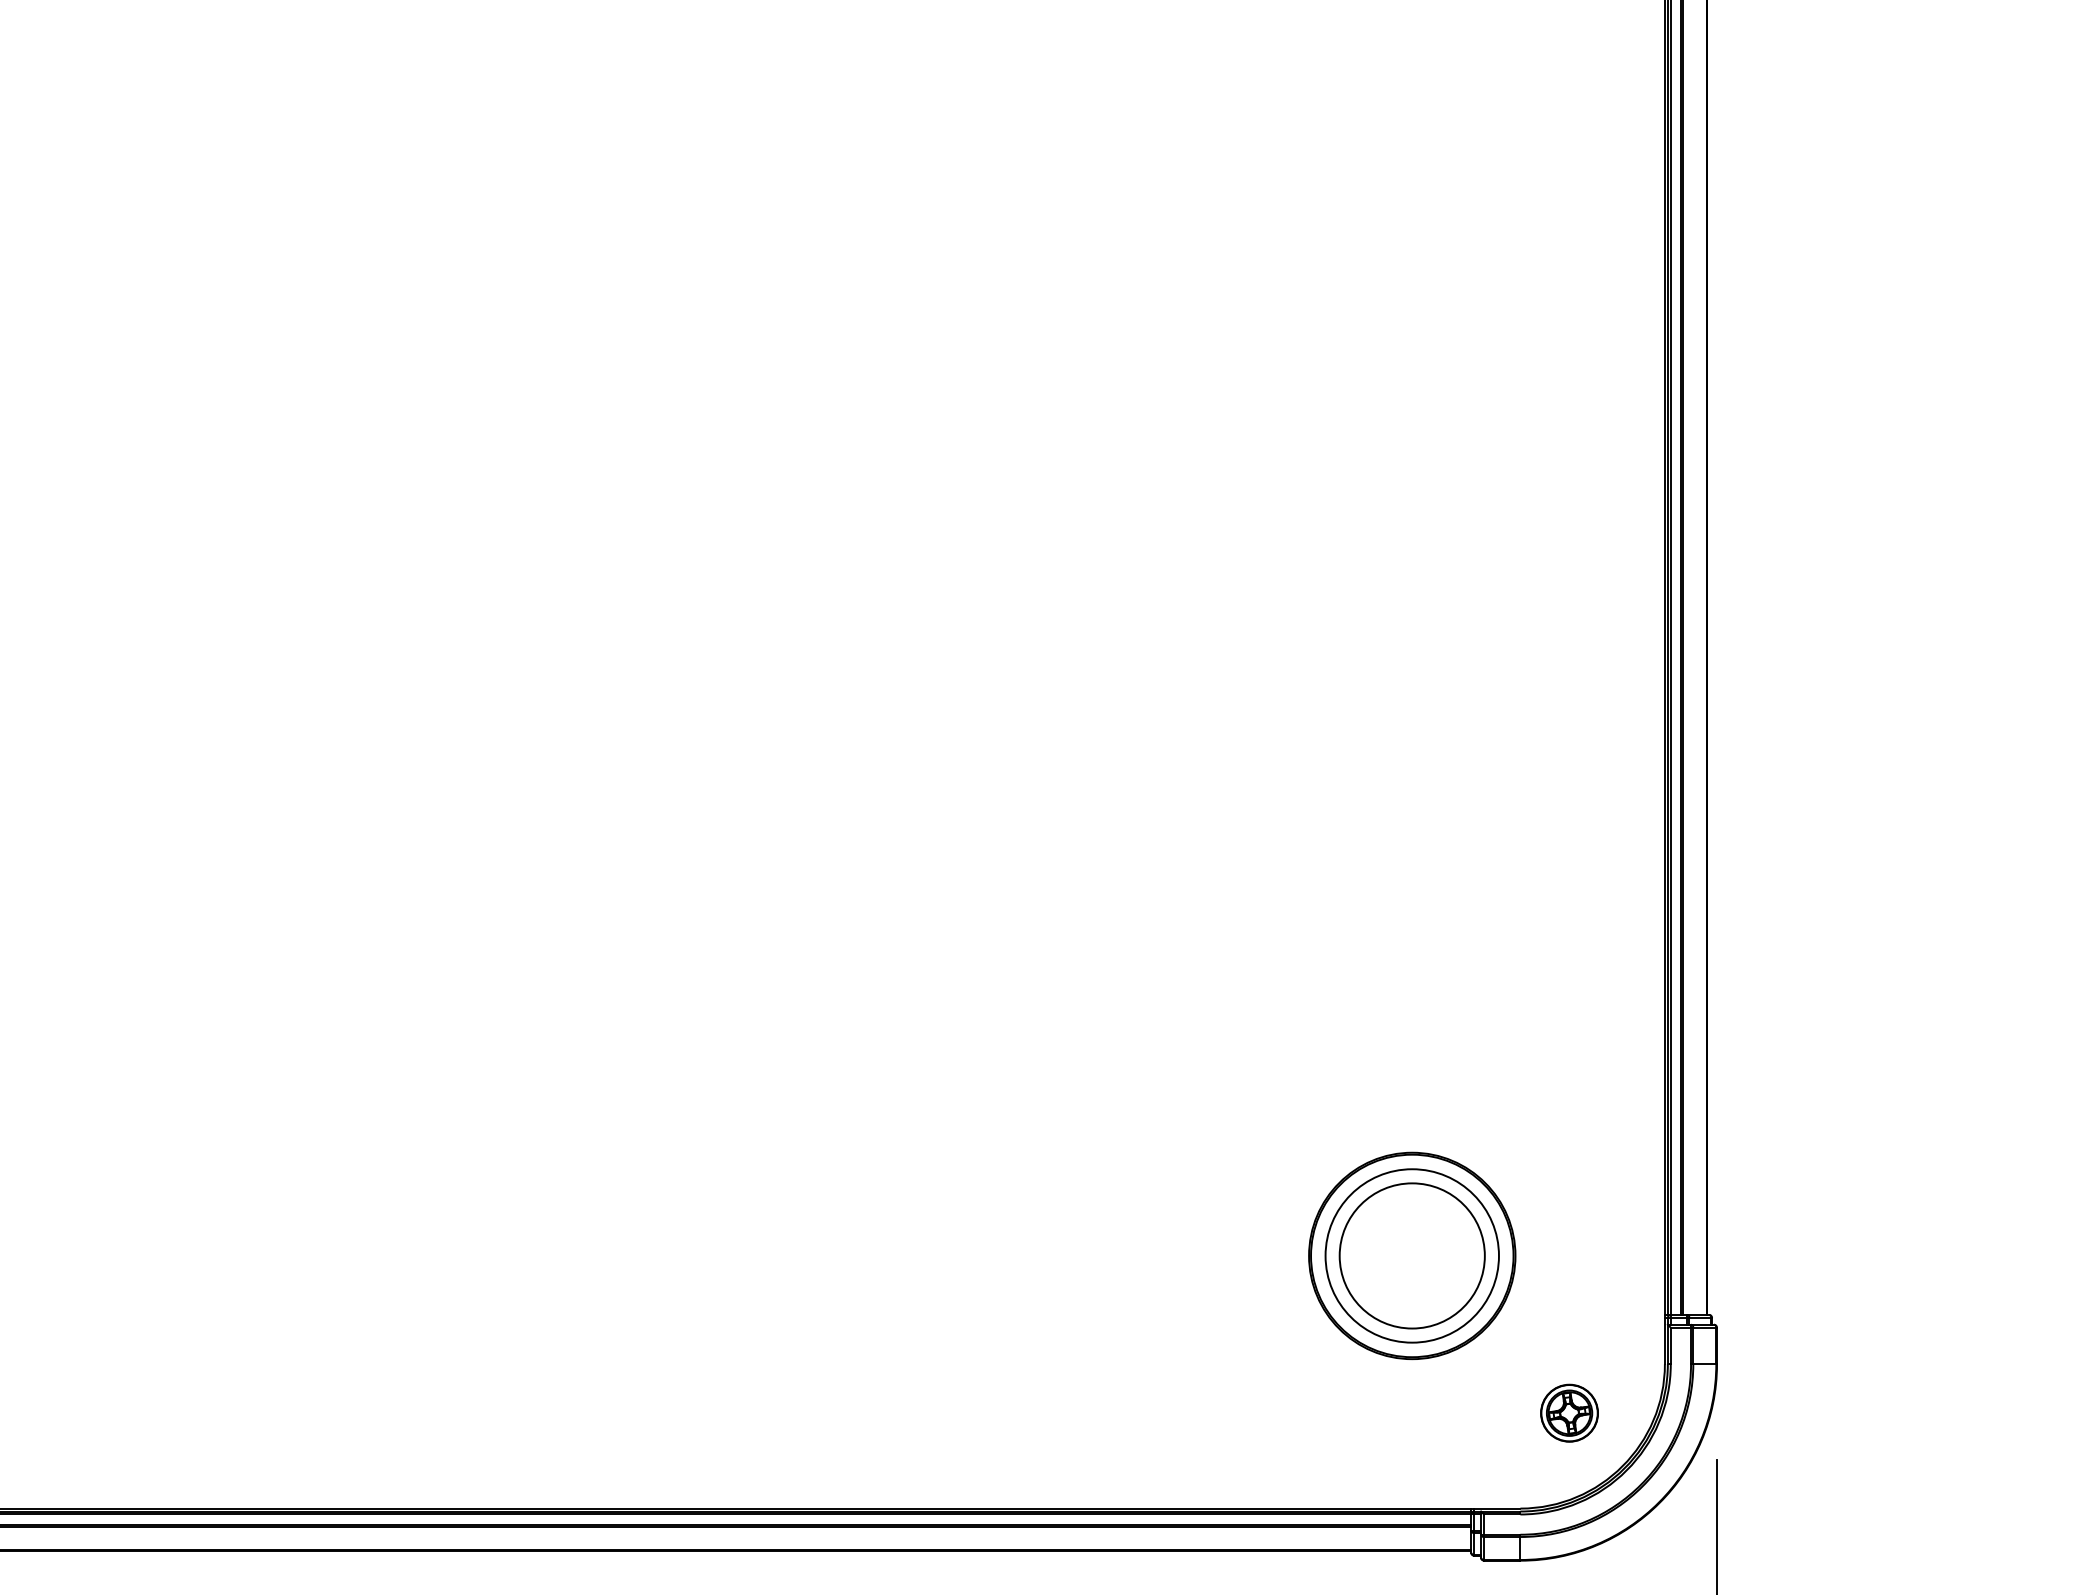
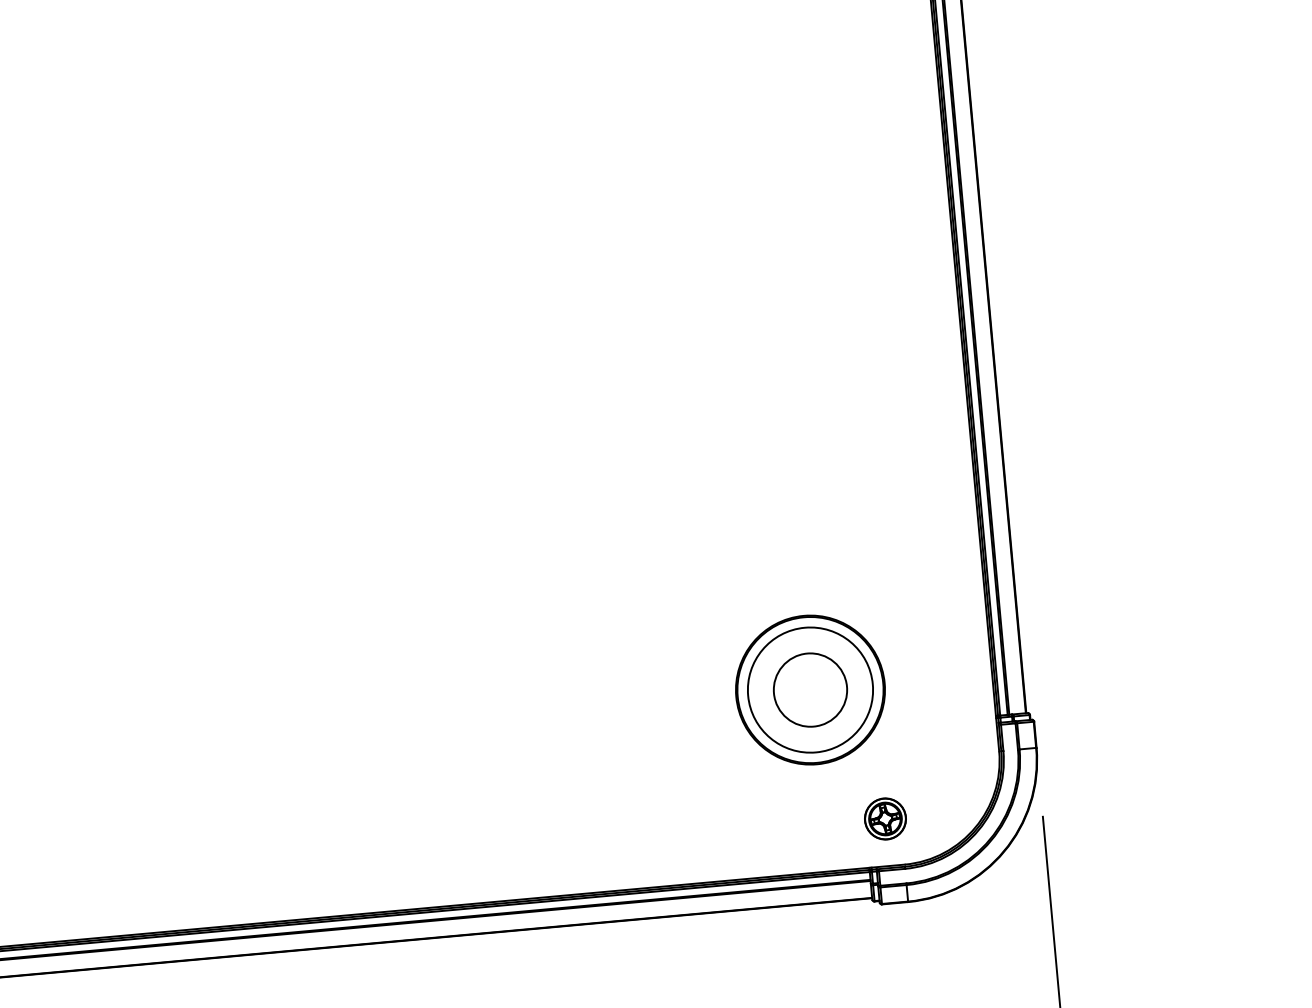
circle: (1411, 1255) -> (809, 689), size x0.7
part: (1569, 1412) -> (885, 818), moved

